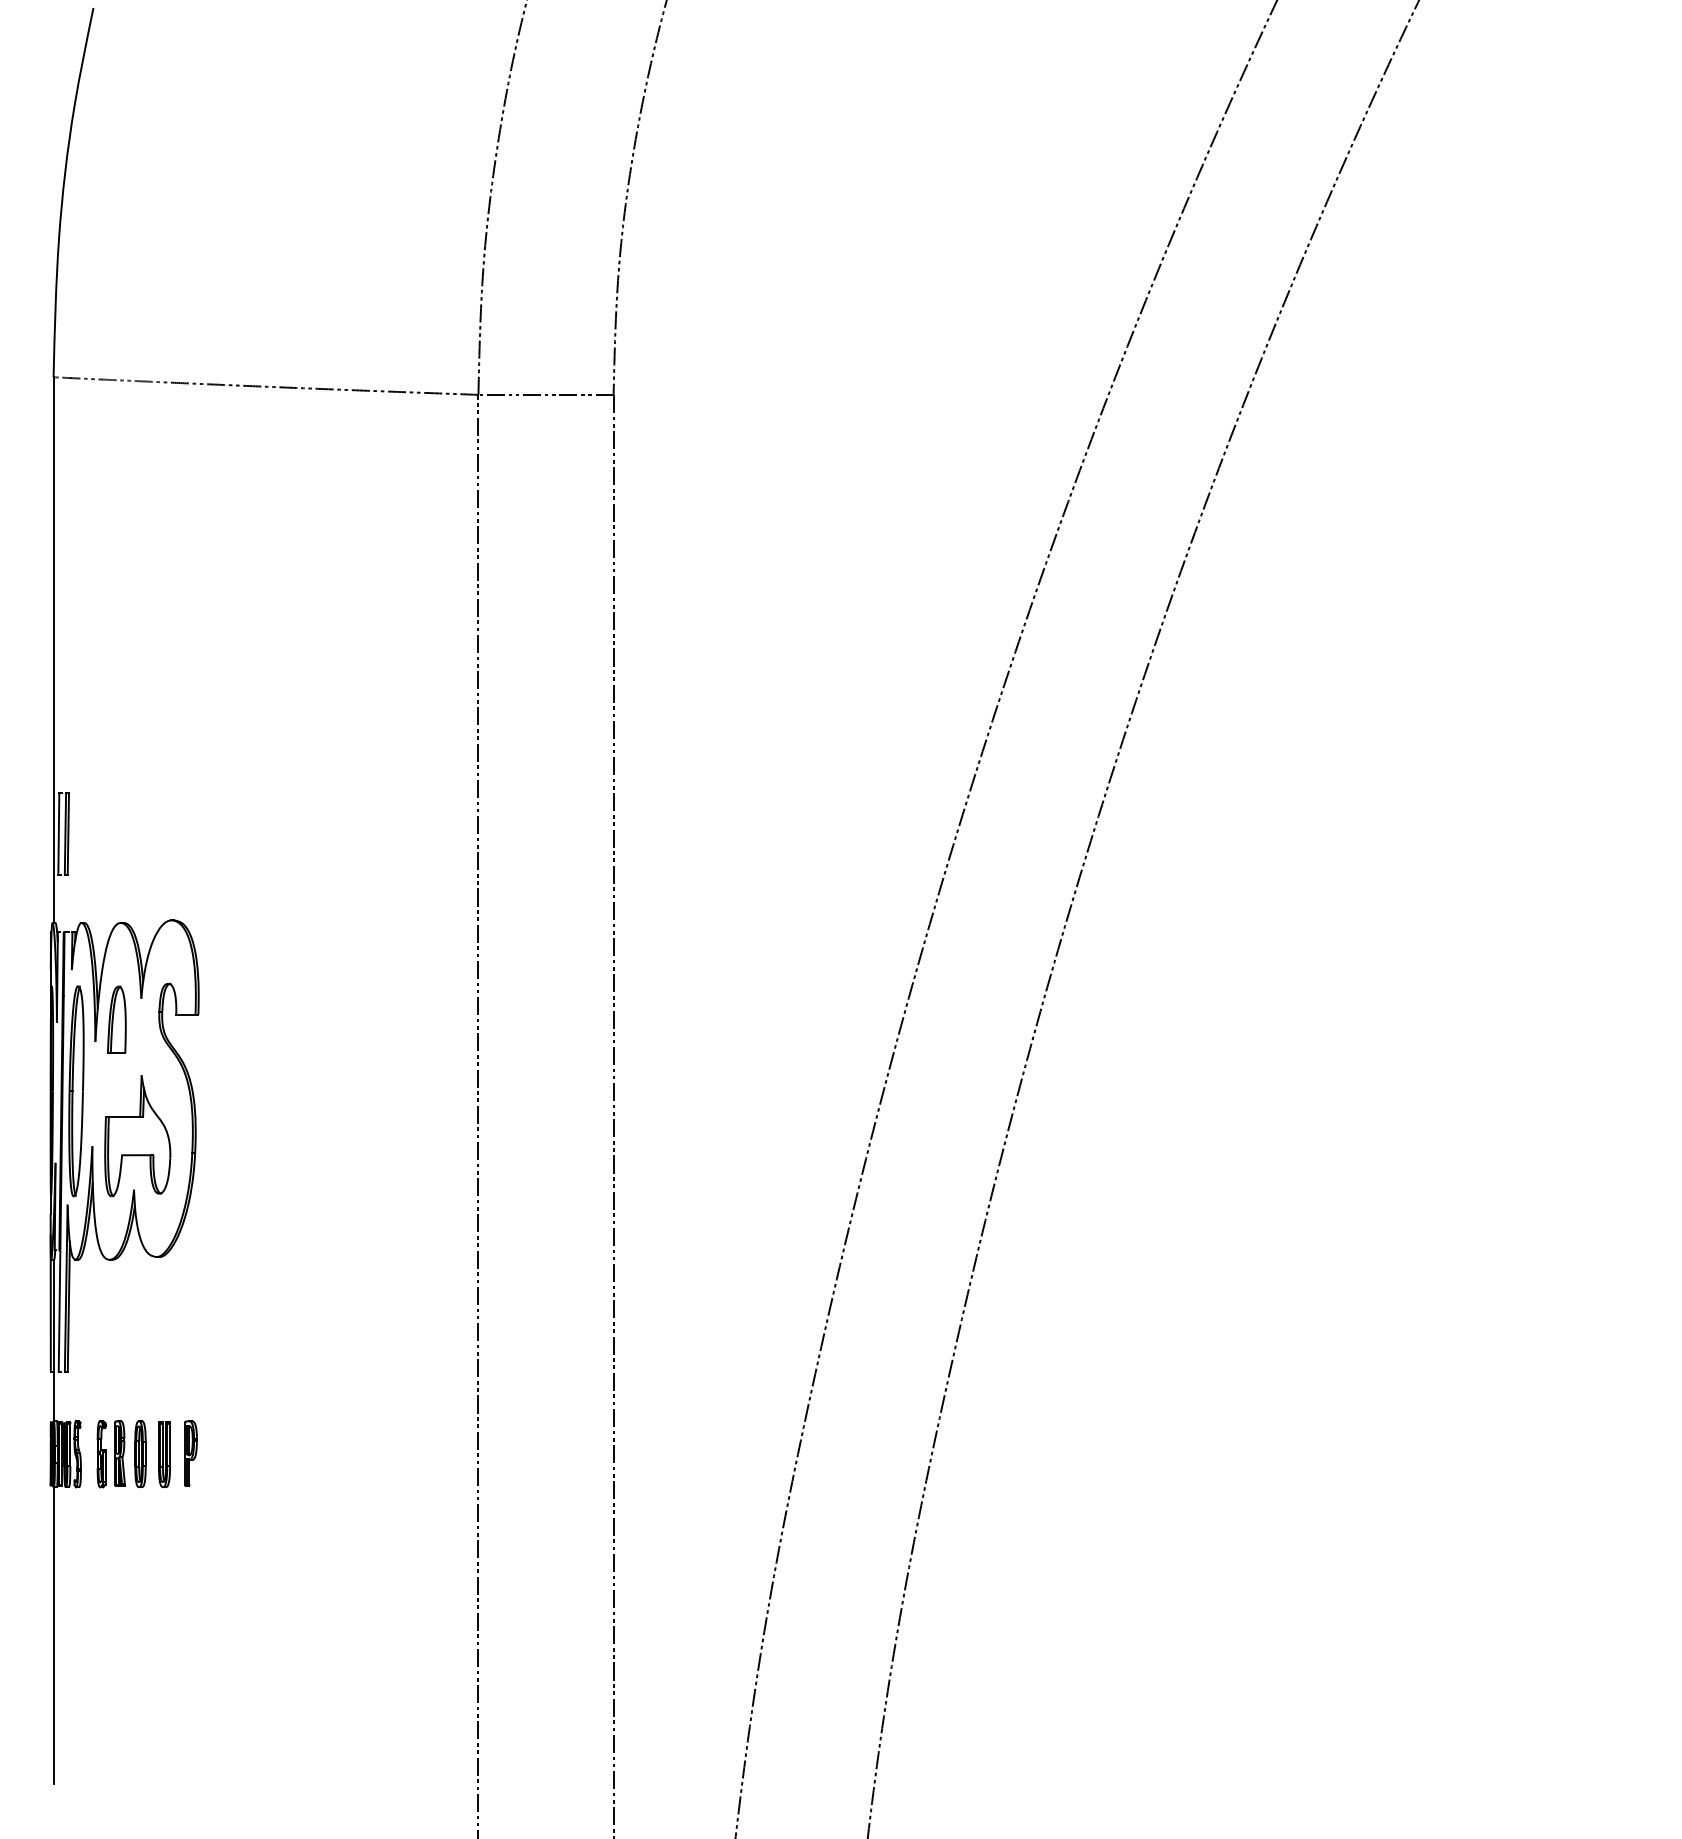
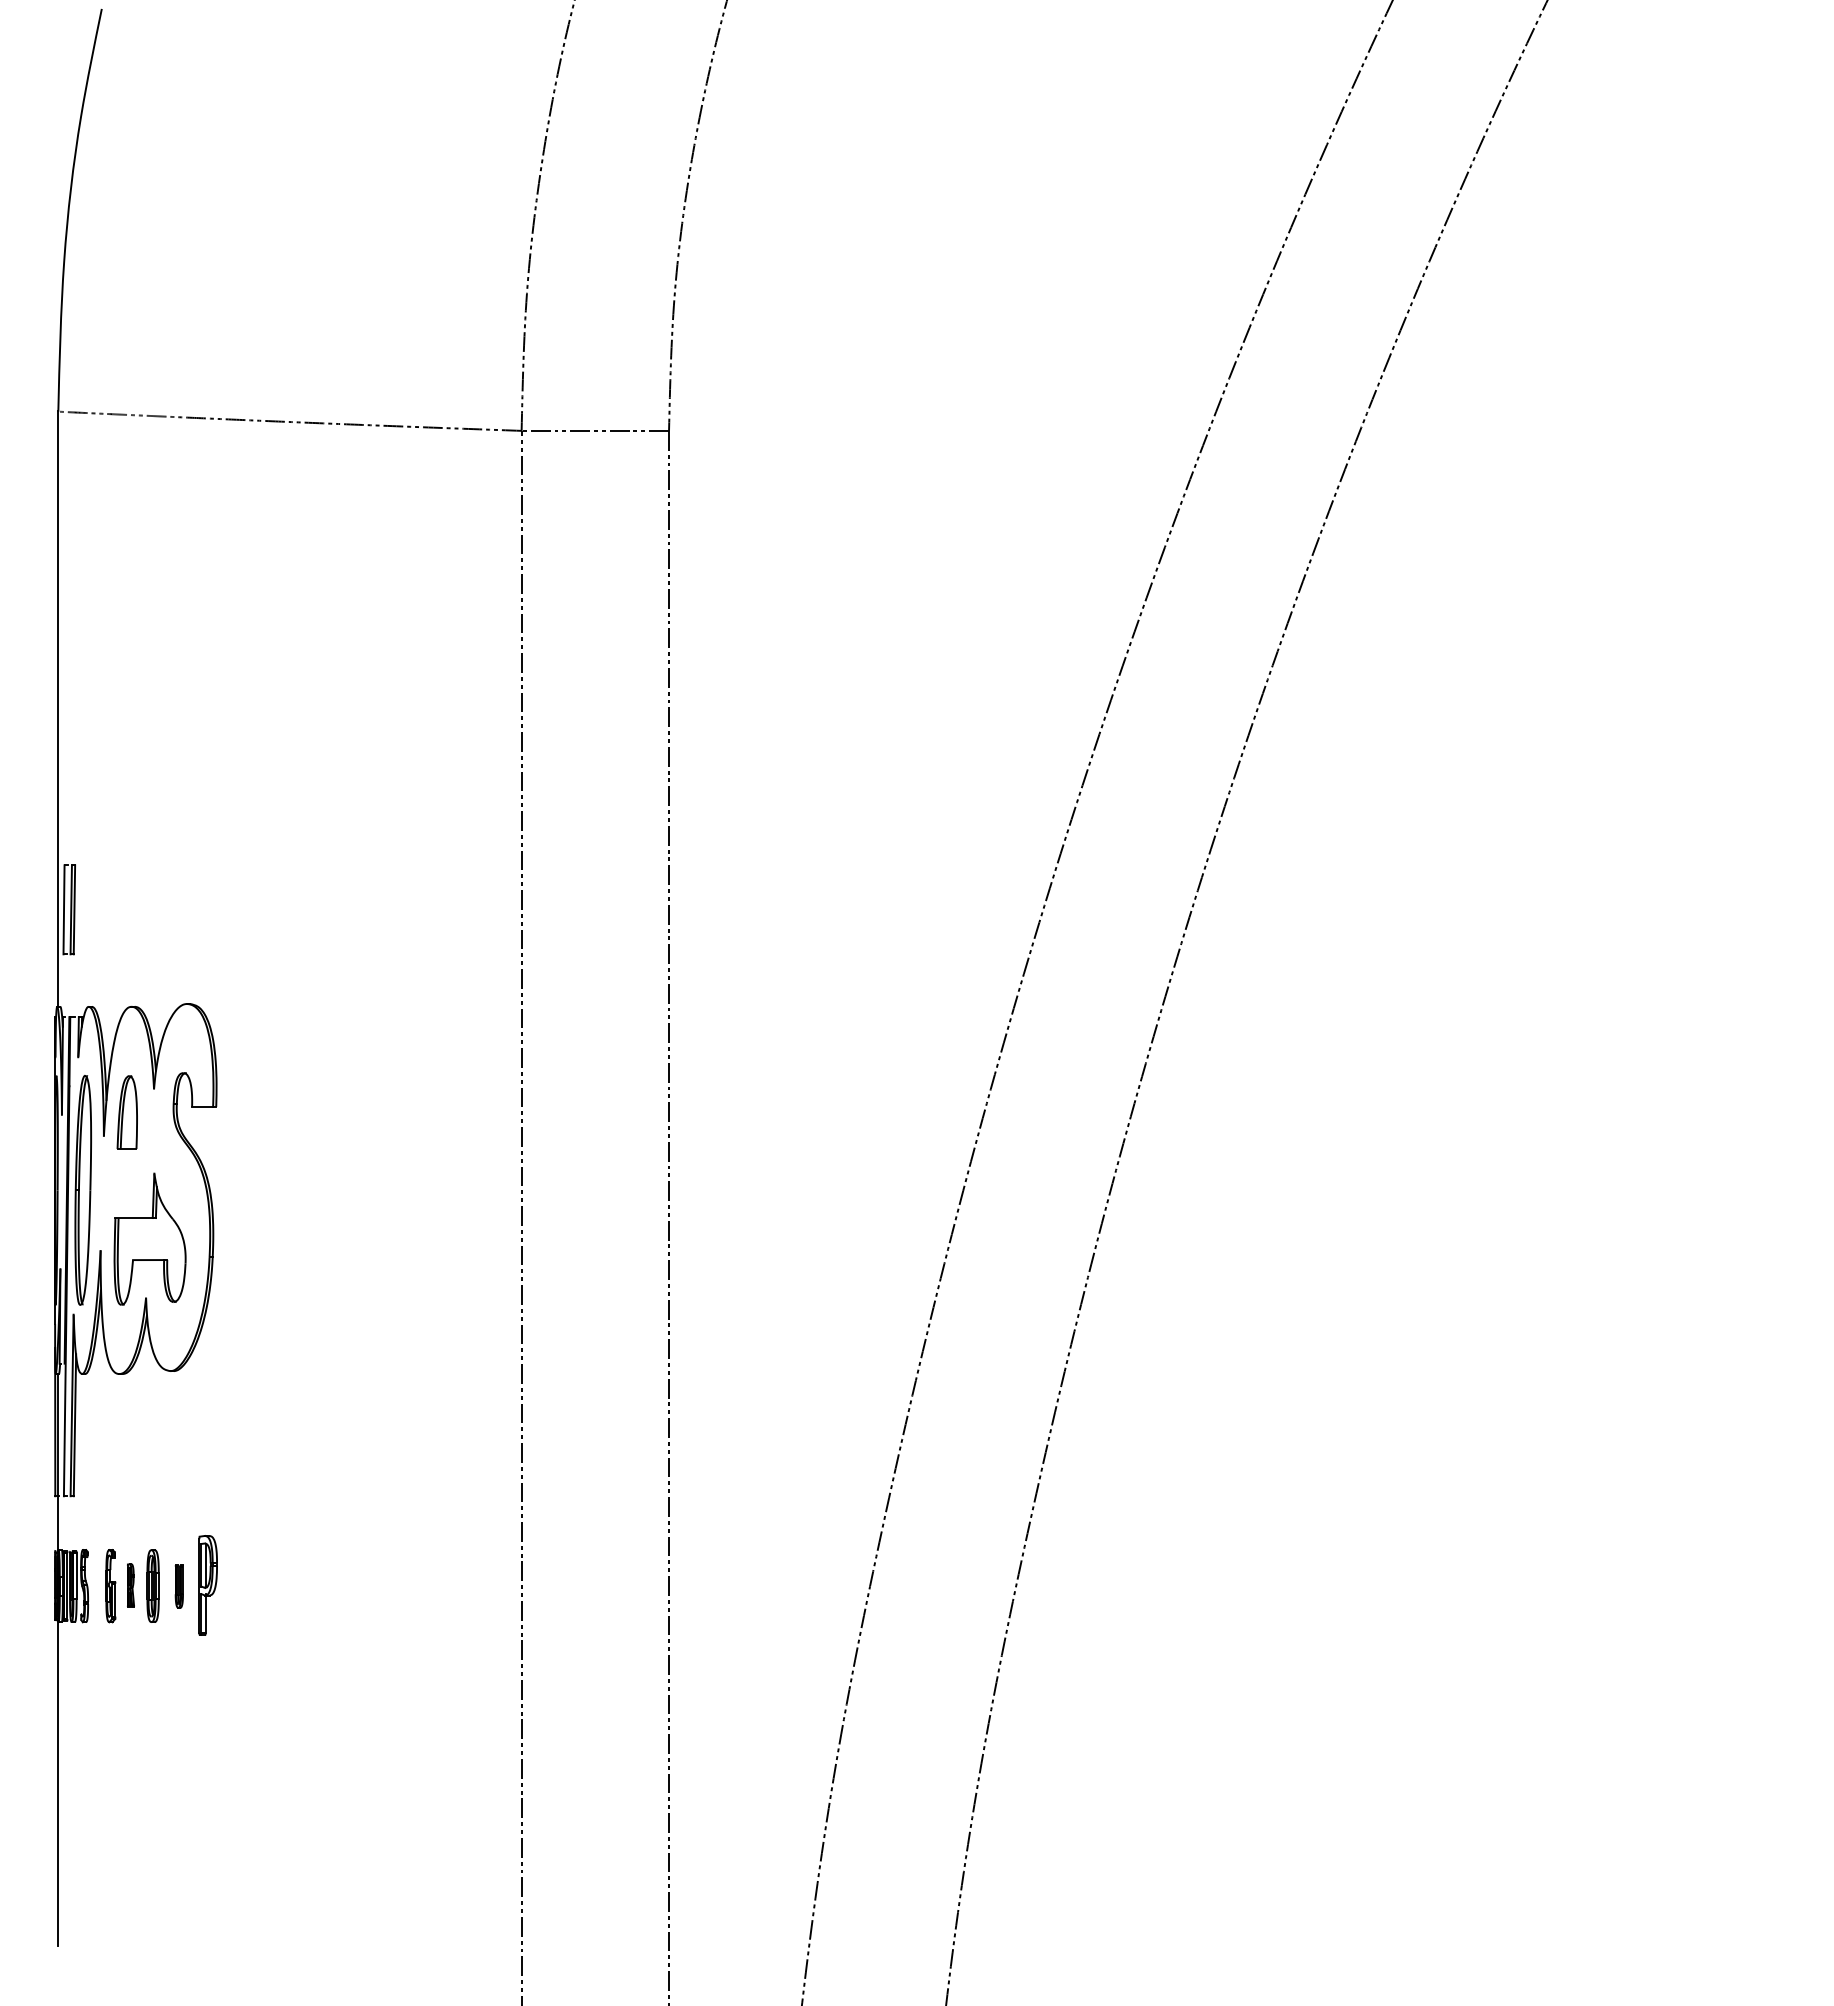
part: (119, 1453) -> (130, 1585), size x0.6
part: (191, 1453) -> (208, 1585), size x1.4
part: (164, 1454) -> (179, 1586), size x0.6

